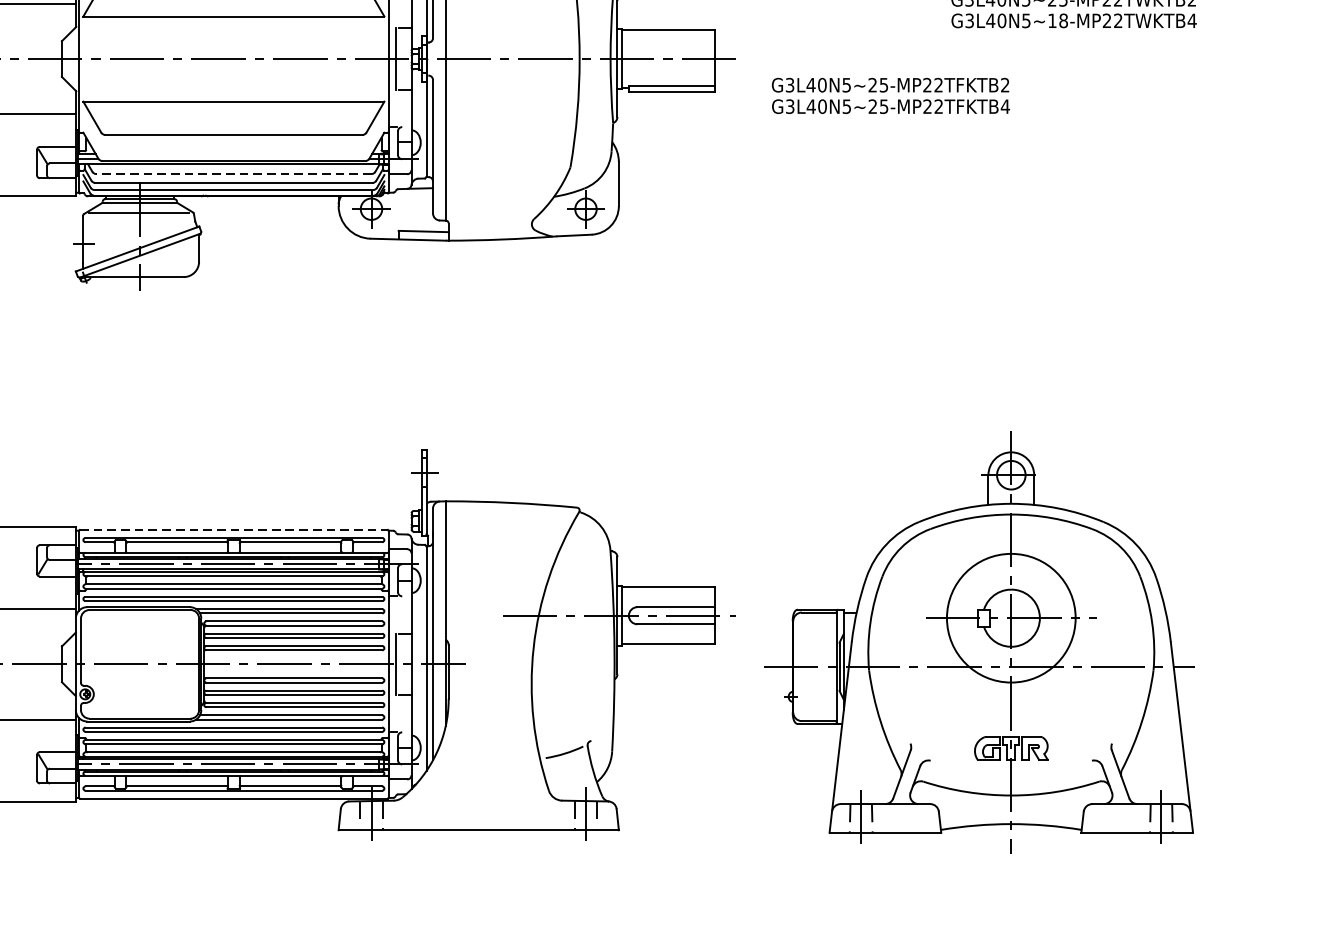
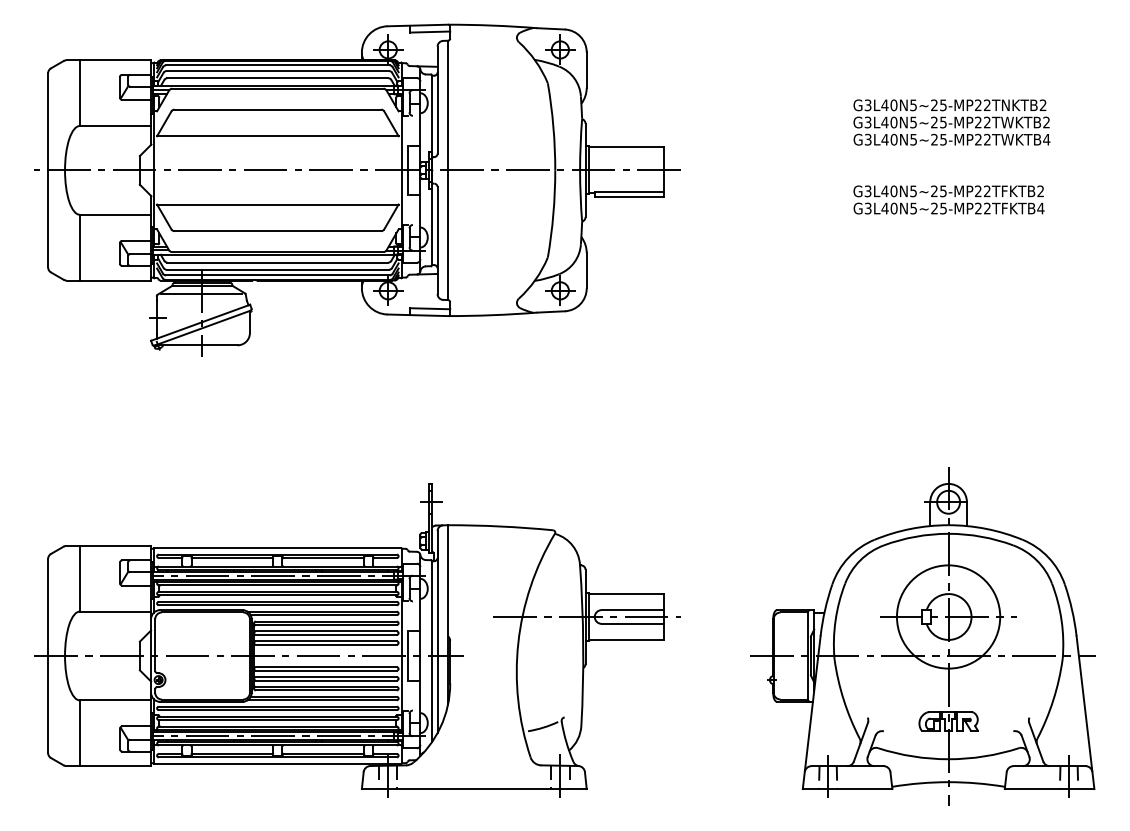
text: (1058, 20) -> (939, 139), G3L40N5~18-MP22TWKTB4 -> G3L40N5~25-MP22TWKTB4
text: (890, 95) -> (948, 199), moved
line: (233, 173) -> (277, 262), dashed -> solid
line: (233, 530) -> (277, 548), dashed -> solid
part: (978, 642) -> (922, 636), moved

